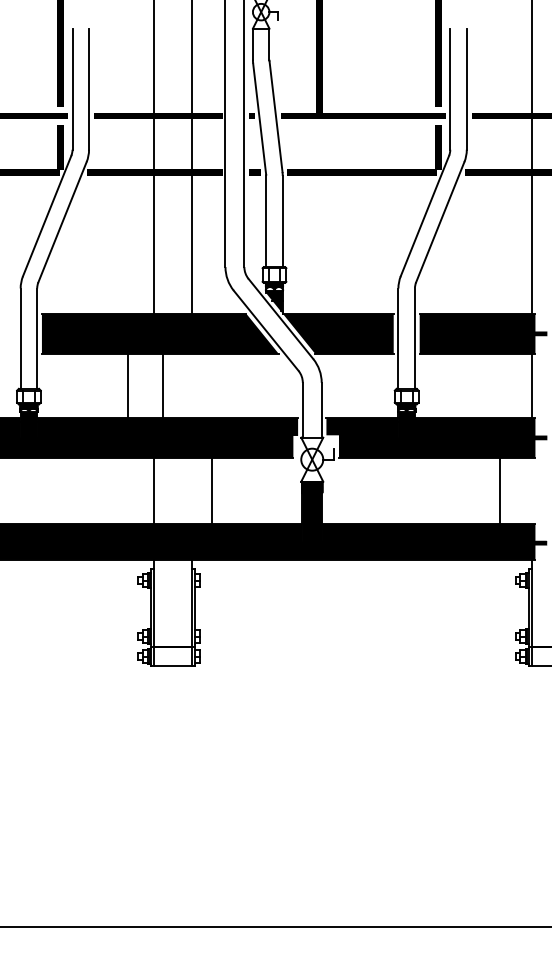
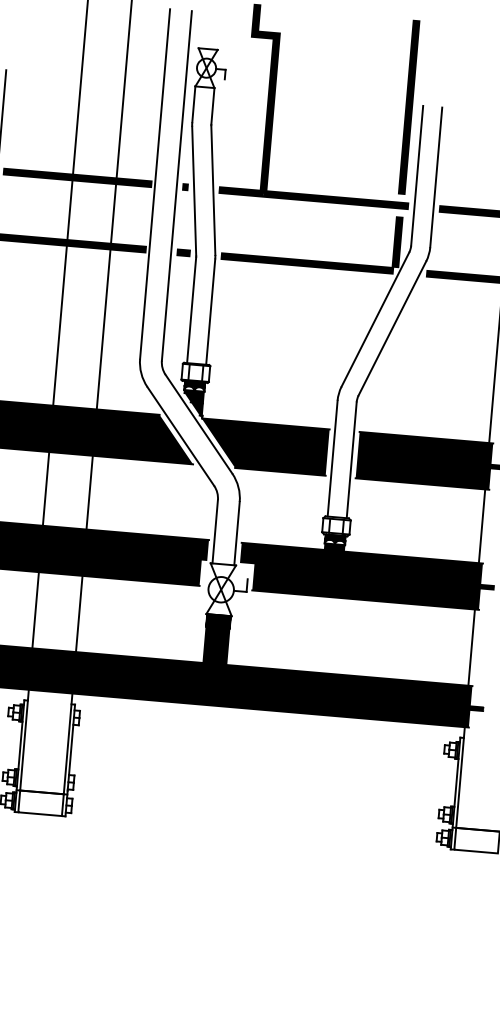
line: (128, 385) -> (46, 488), moved
line: (162, 385) -> (89, 492), moved
line: (211, 490) -> (78, 613), moved
line: (499, 490) -> (471, 647), moved

